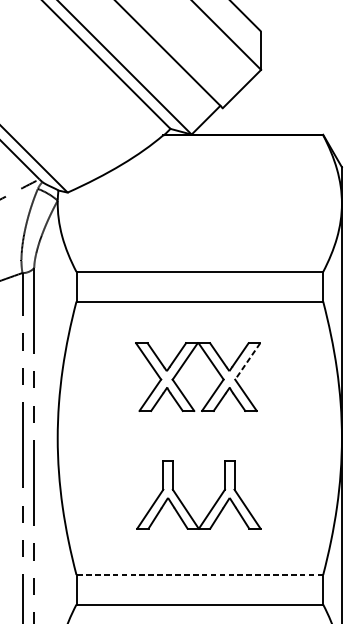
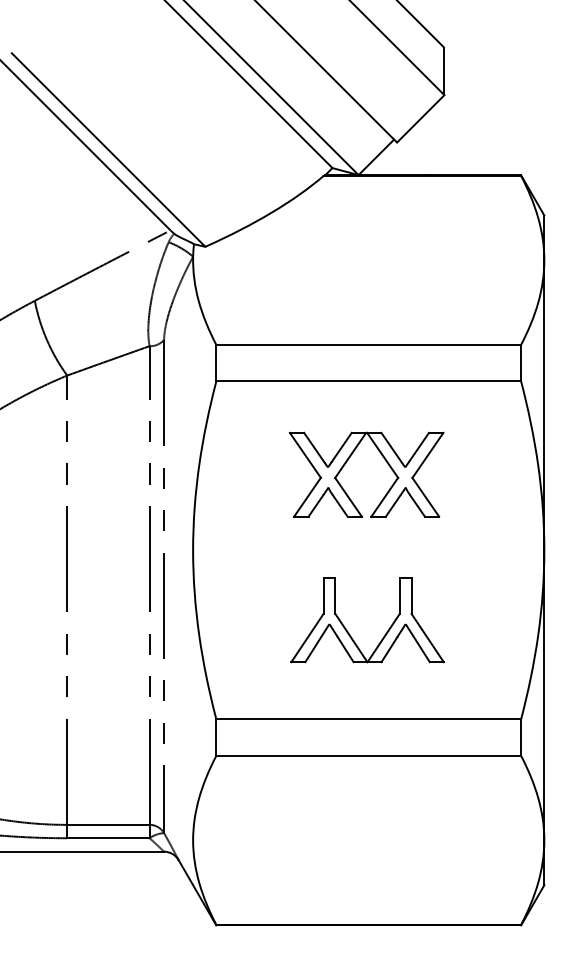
line: (247, 361) -> (427, 455), dashed -> solid
line: (199, 575) -> (368, 719), dashed -> solid

